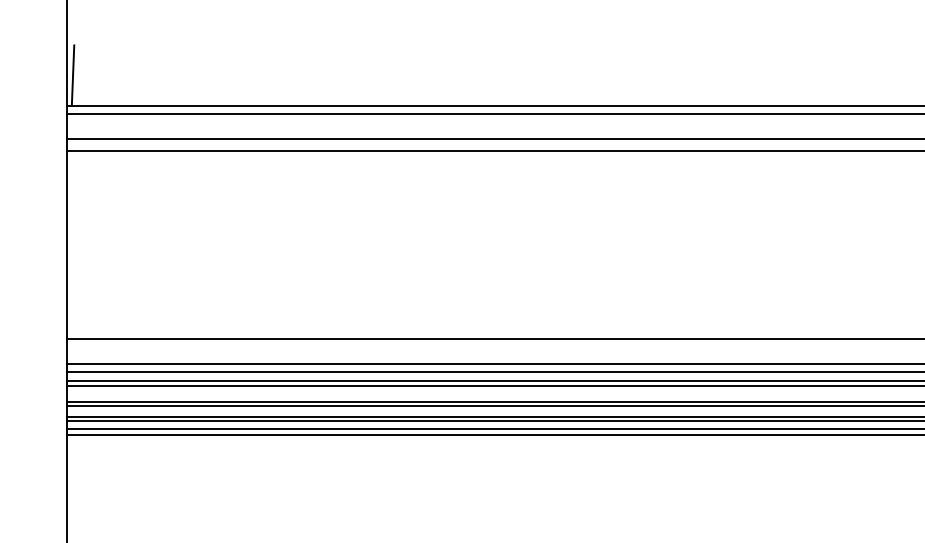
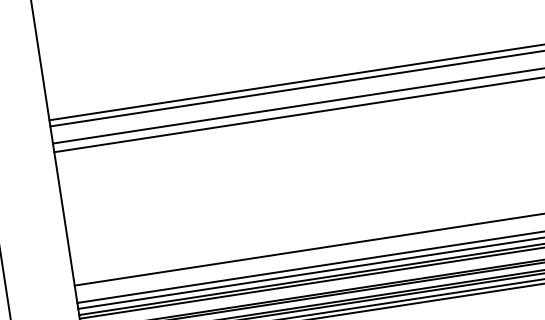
line: (72, 75) -> (50, 98), removed

